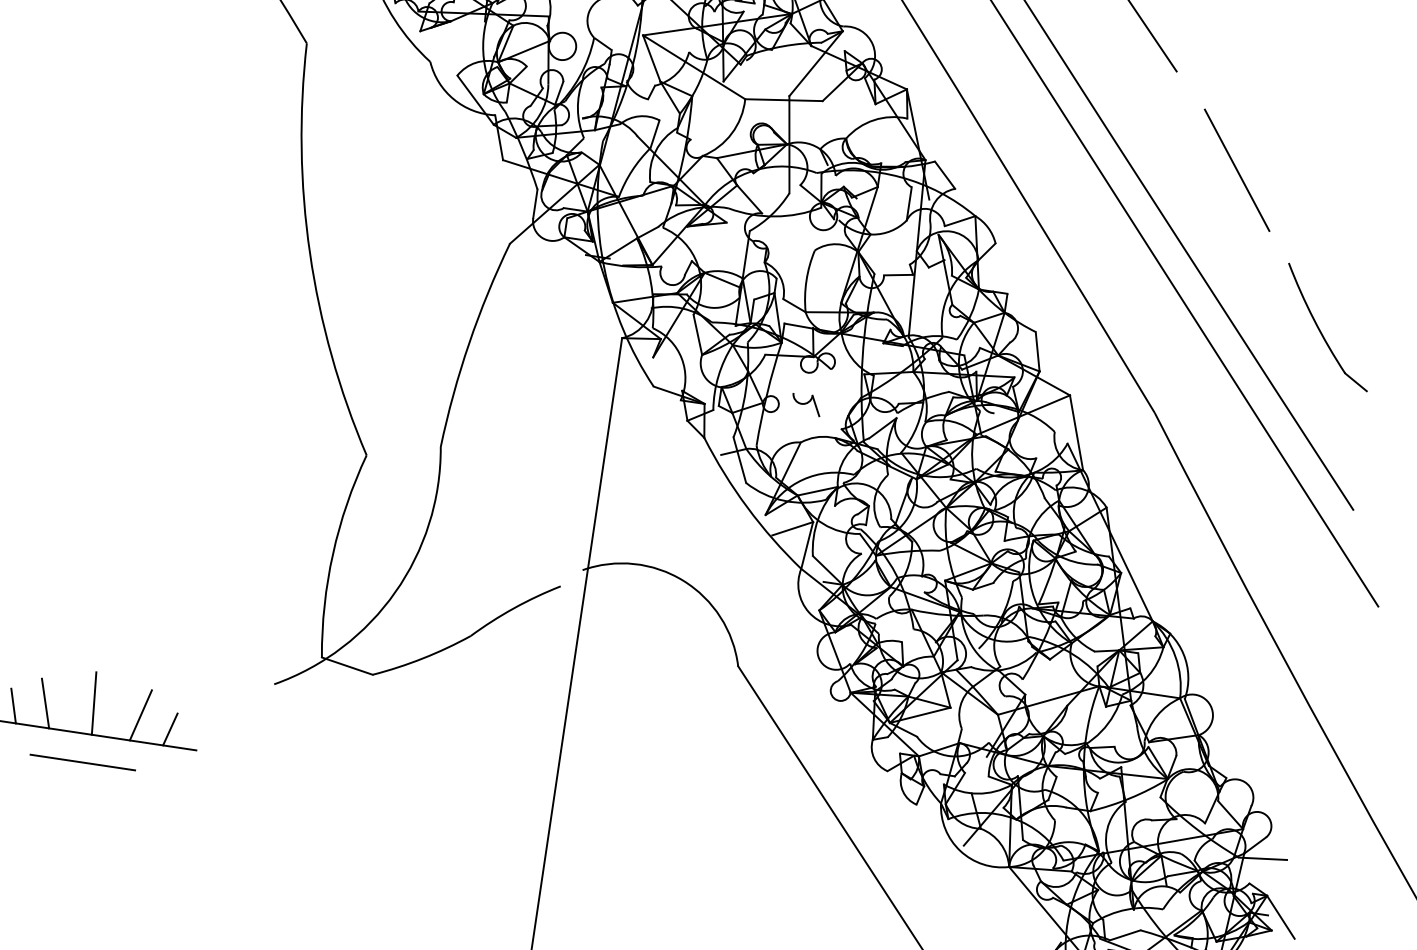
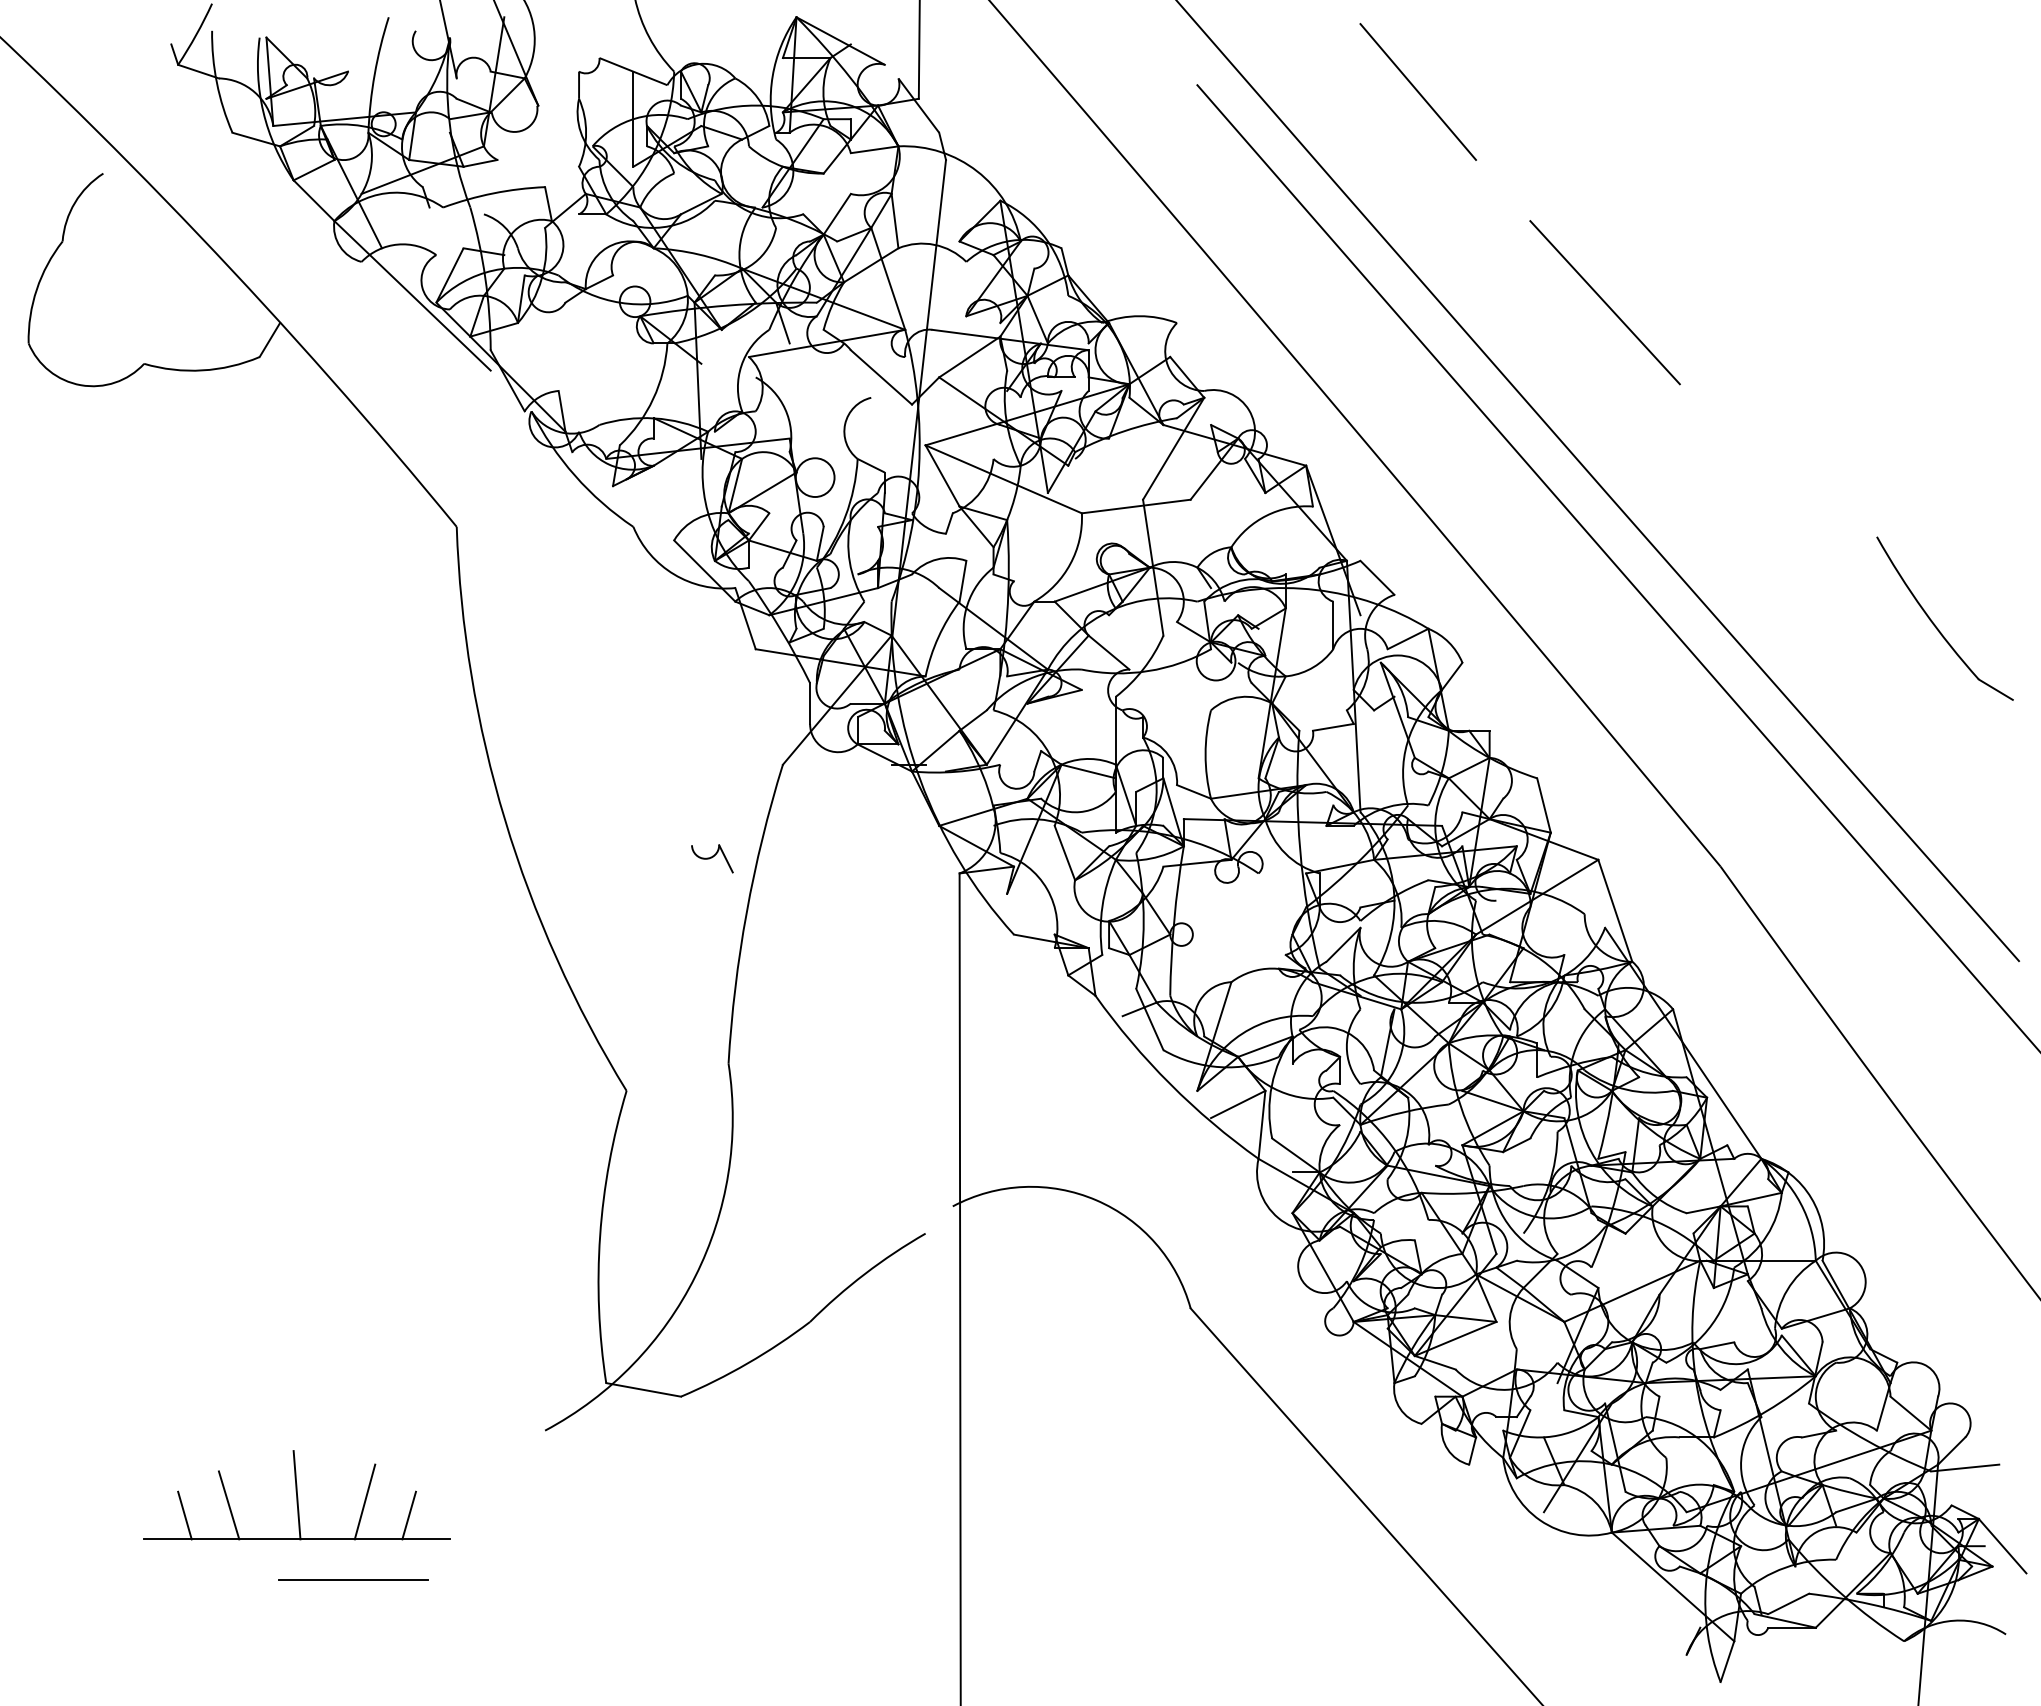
line: (1236, 169) -> (1784, 509), removed
part: (1320, 330) -> (1935, 624), moved
part: (806, 404) -> (712, 858), moved
line: (82, 762) -> (353, 1579), moved

